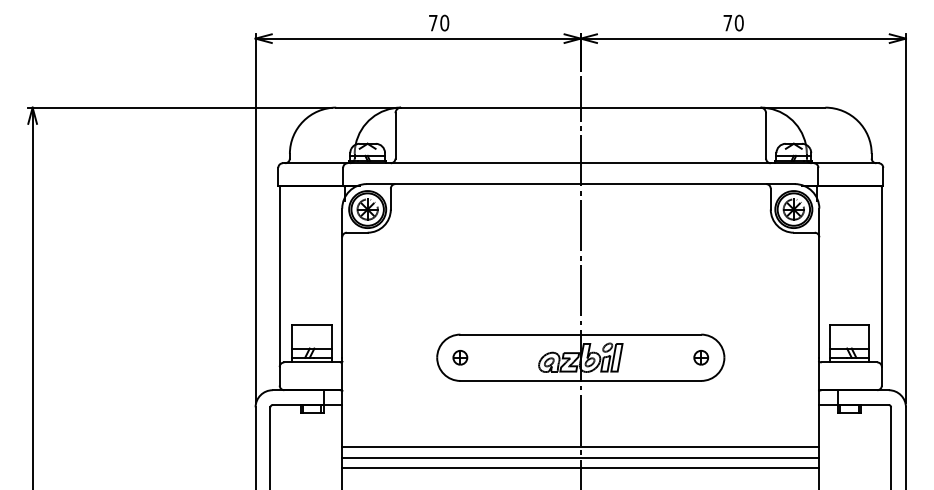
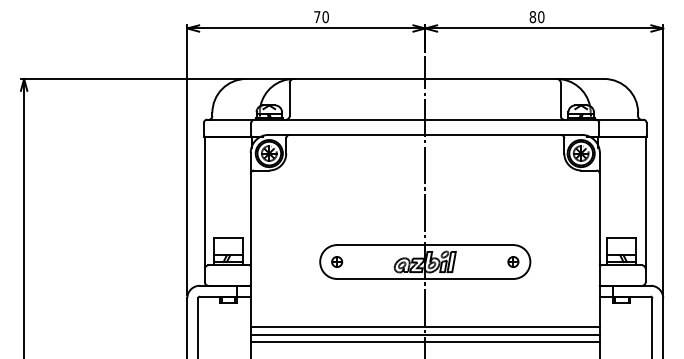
text: (727, 22) -> (532, 16), 70 -> 80

